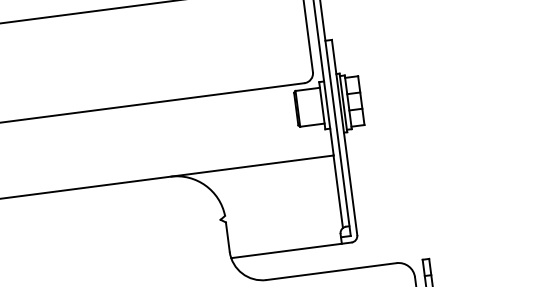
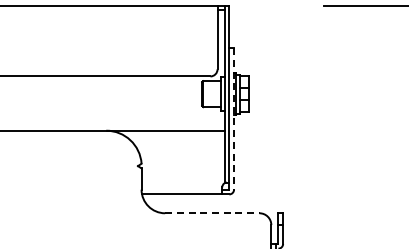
line: (345, 136) -> (234, 118), solid -> dashed
line: (331, 271) -> (212, 213), solid -> dashed

